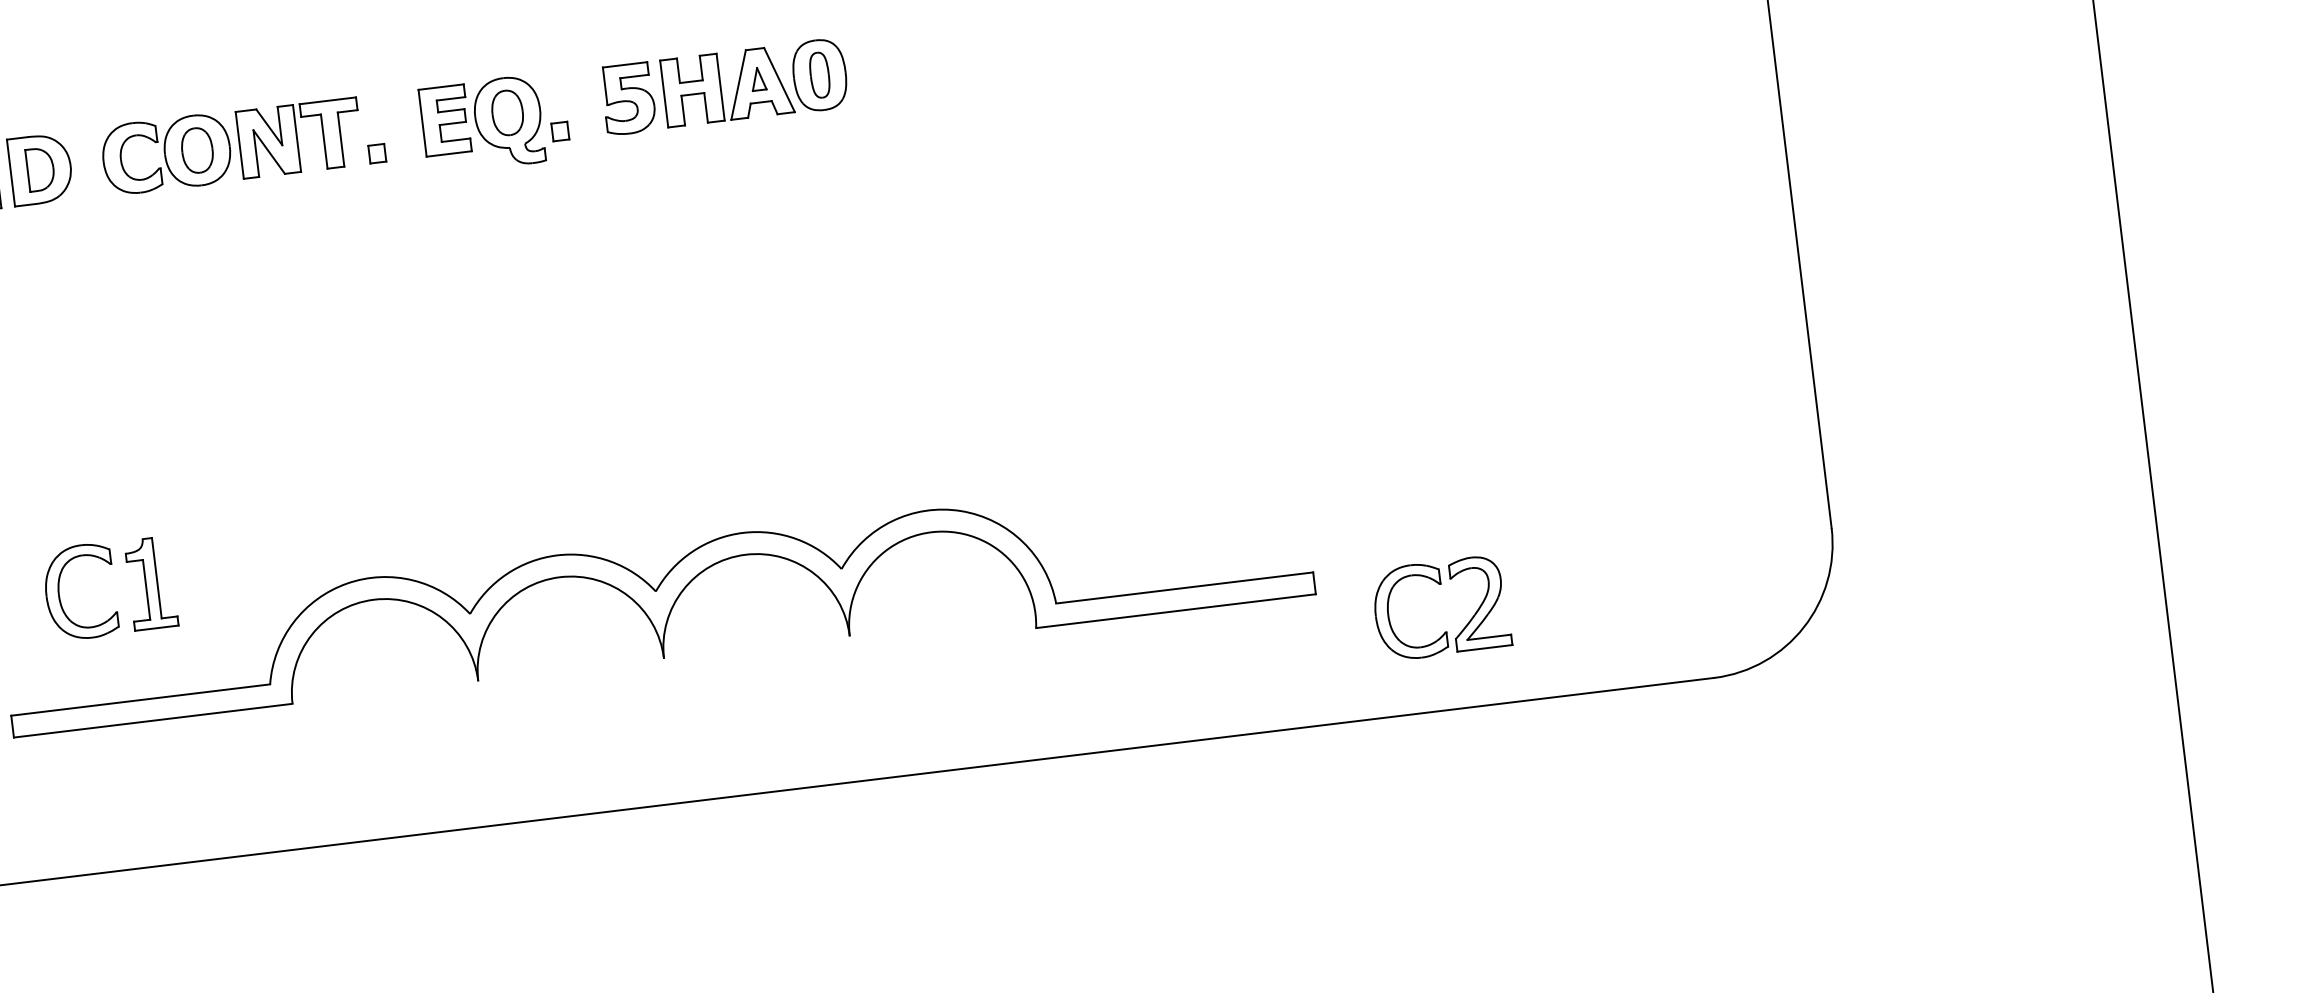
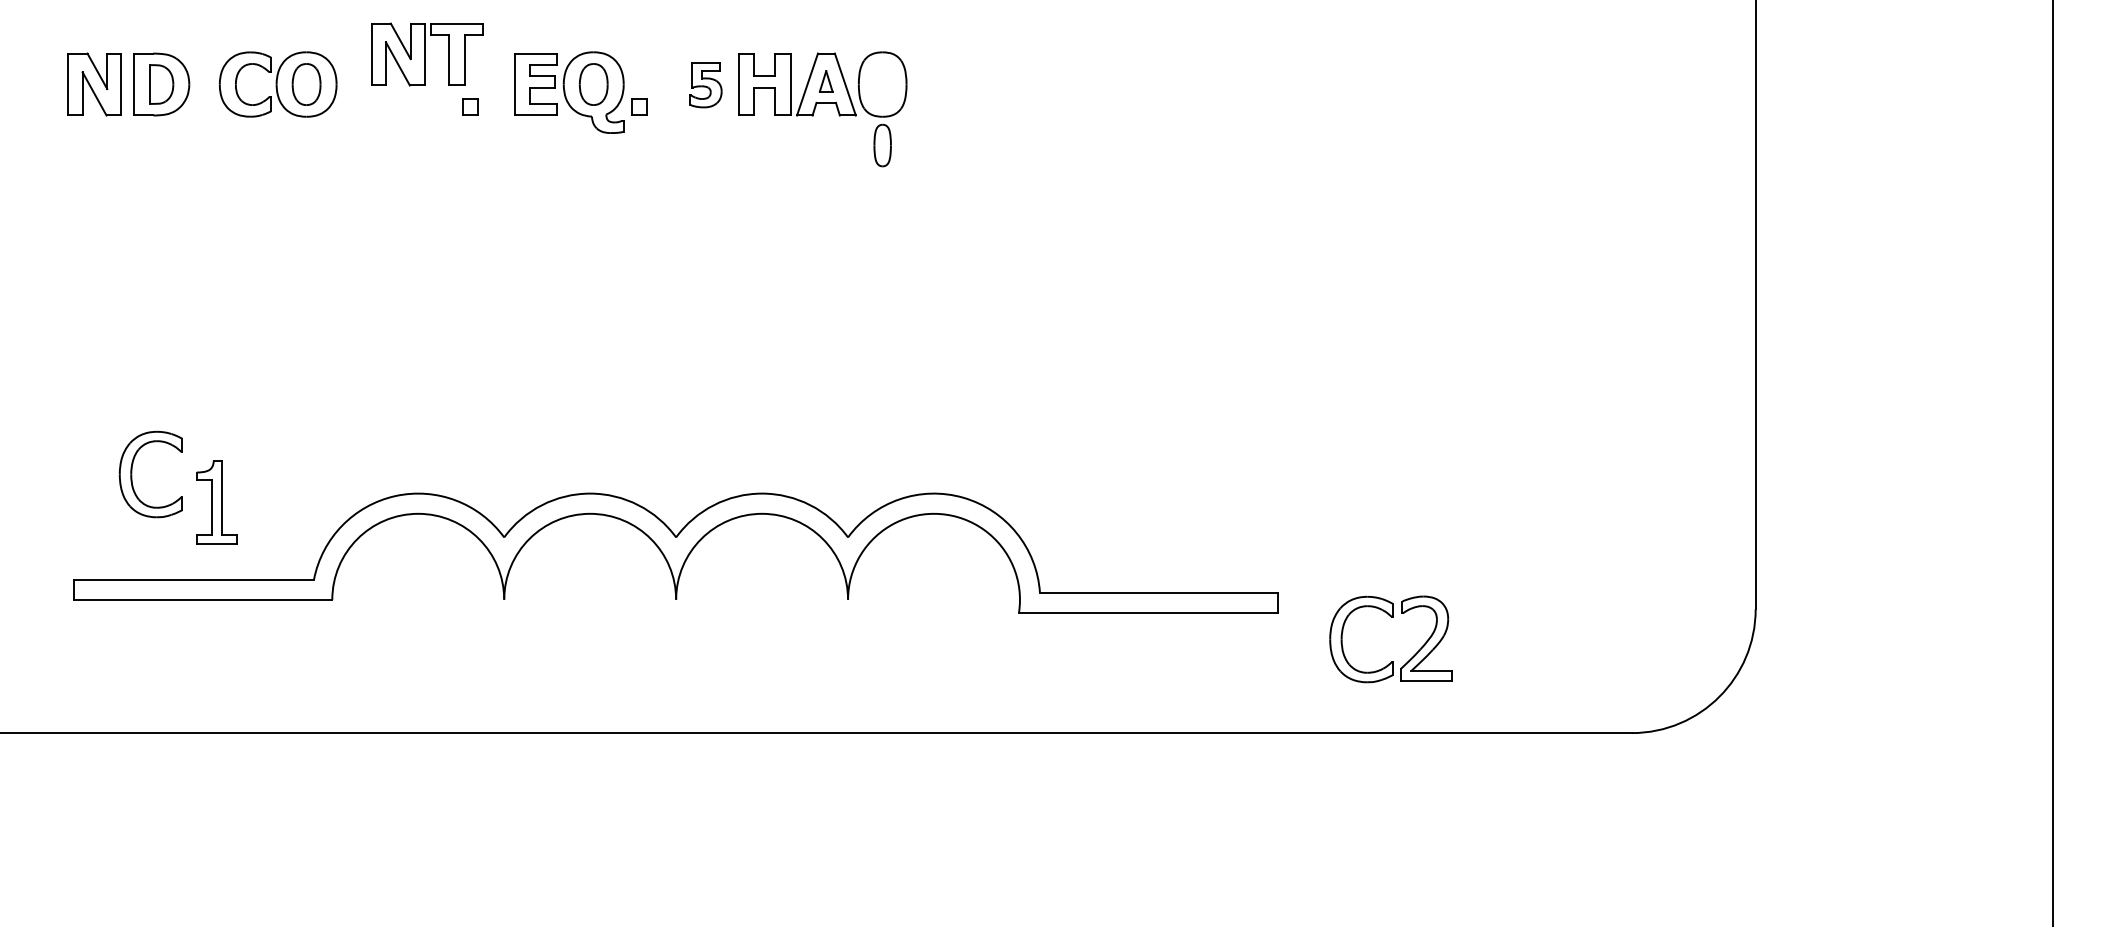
part: (819, 75) -> (882, 145), moved
part: (628, 99) -> (705, 85), size x0.7
part: (299, 138) -> (427, 54), moved
part: (151, 583) -> (216, 502), moved

